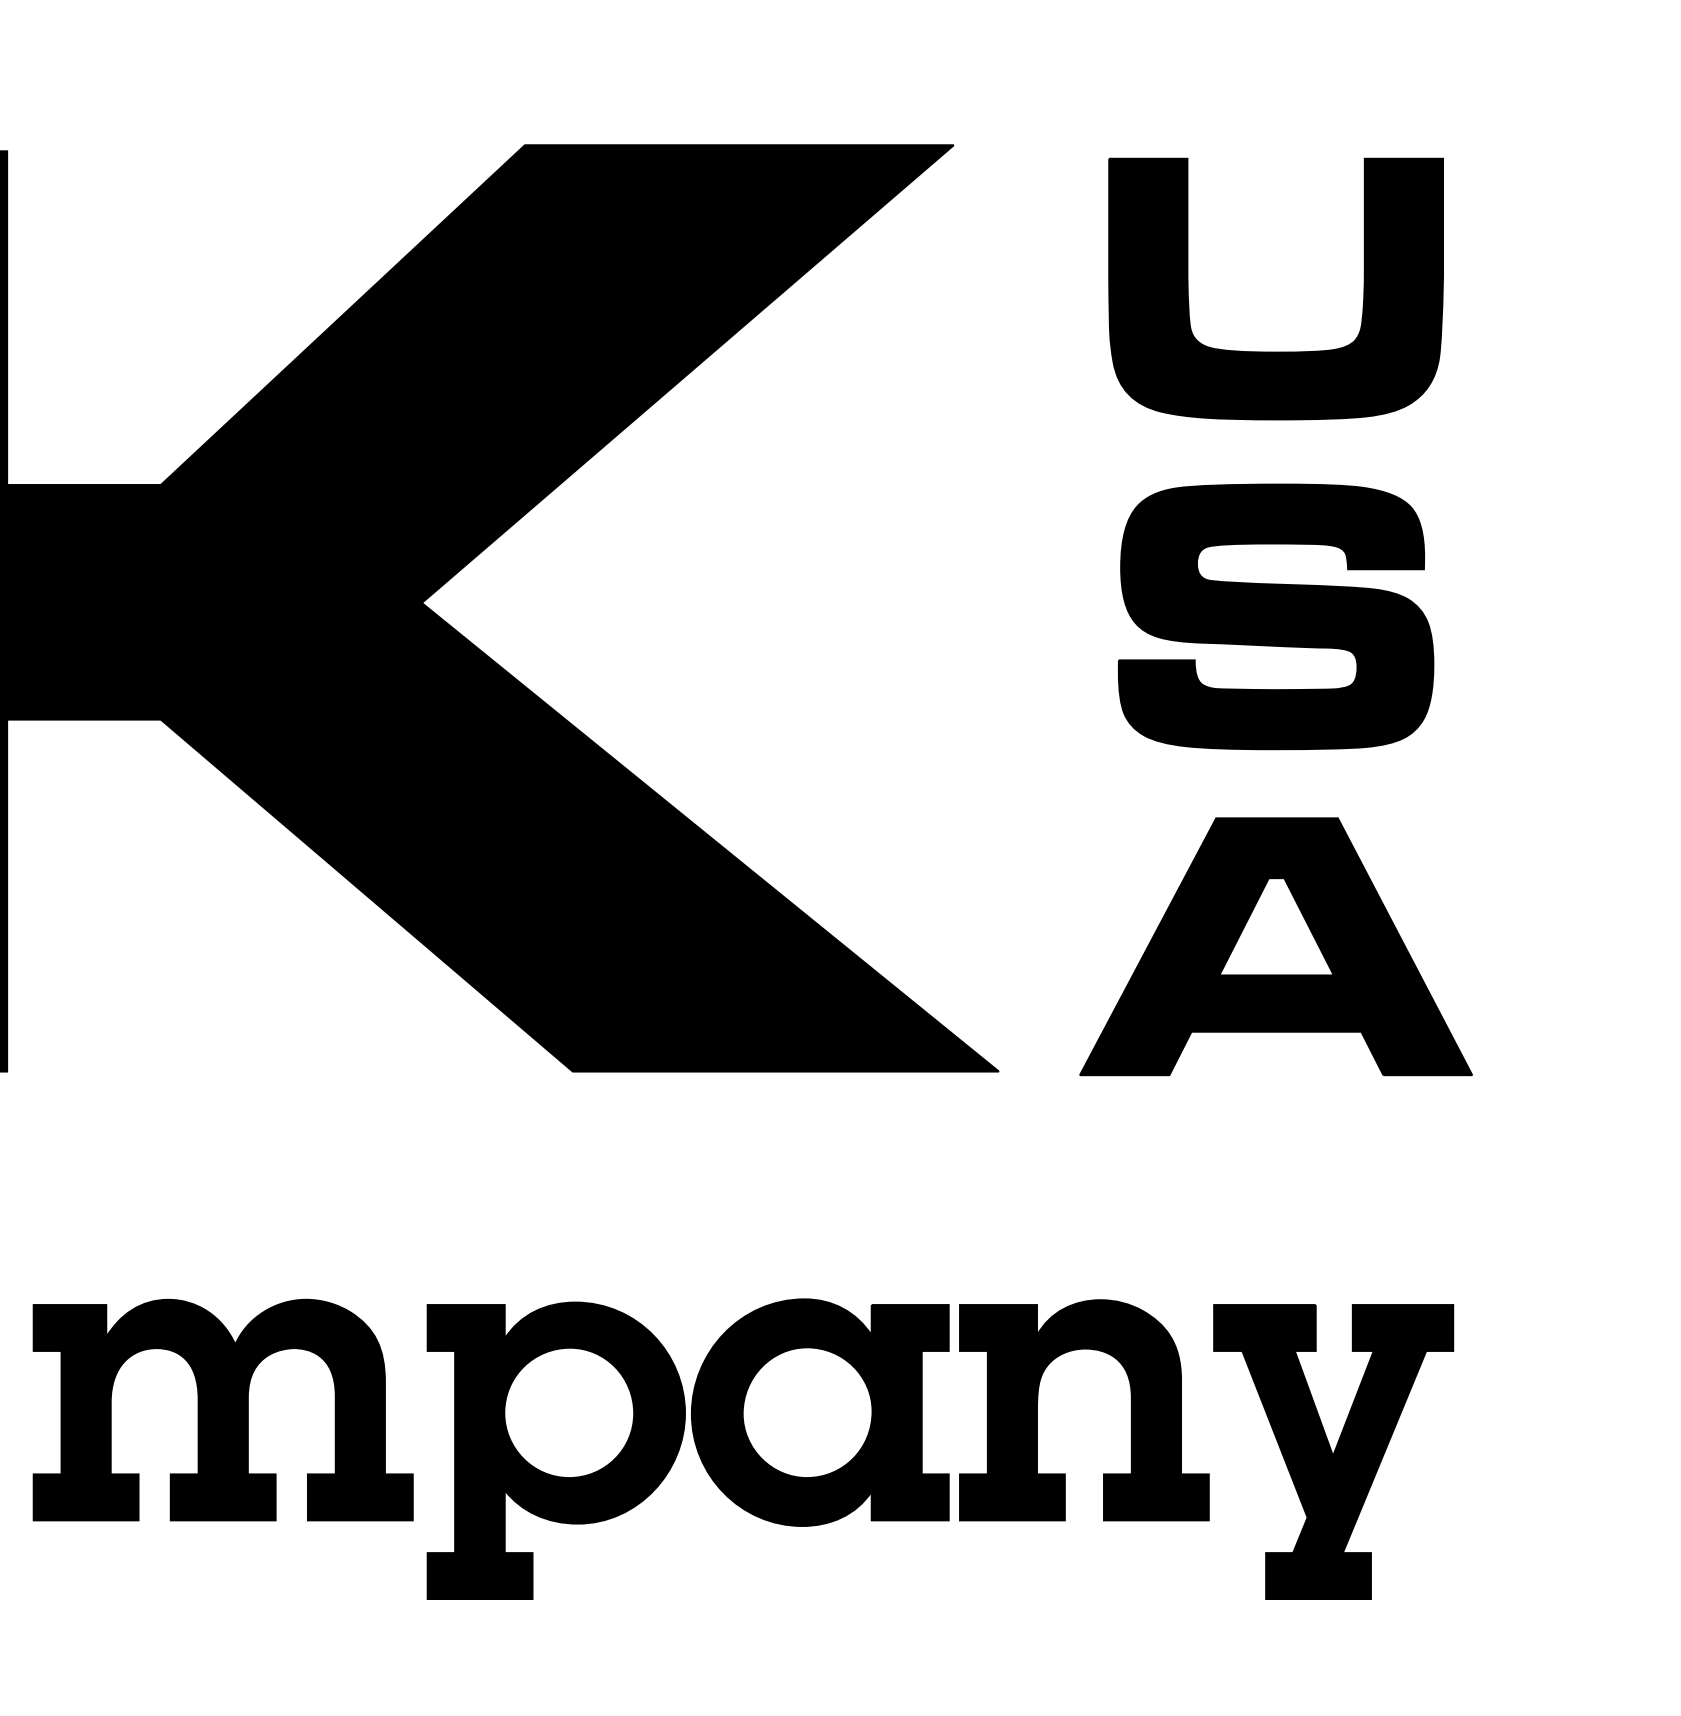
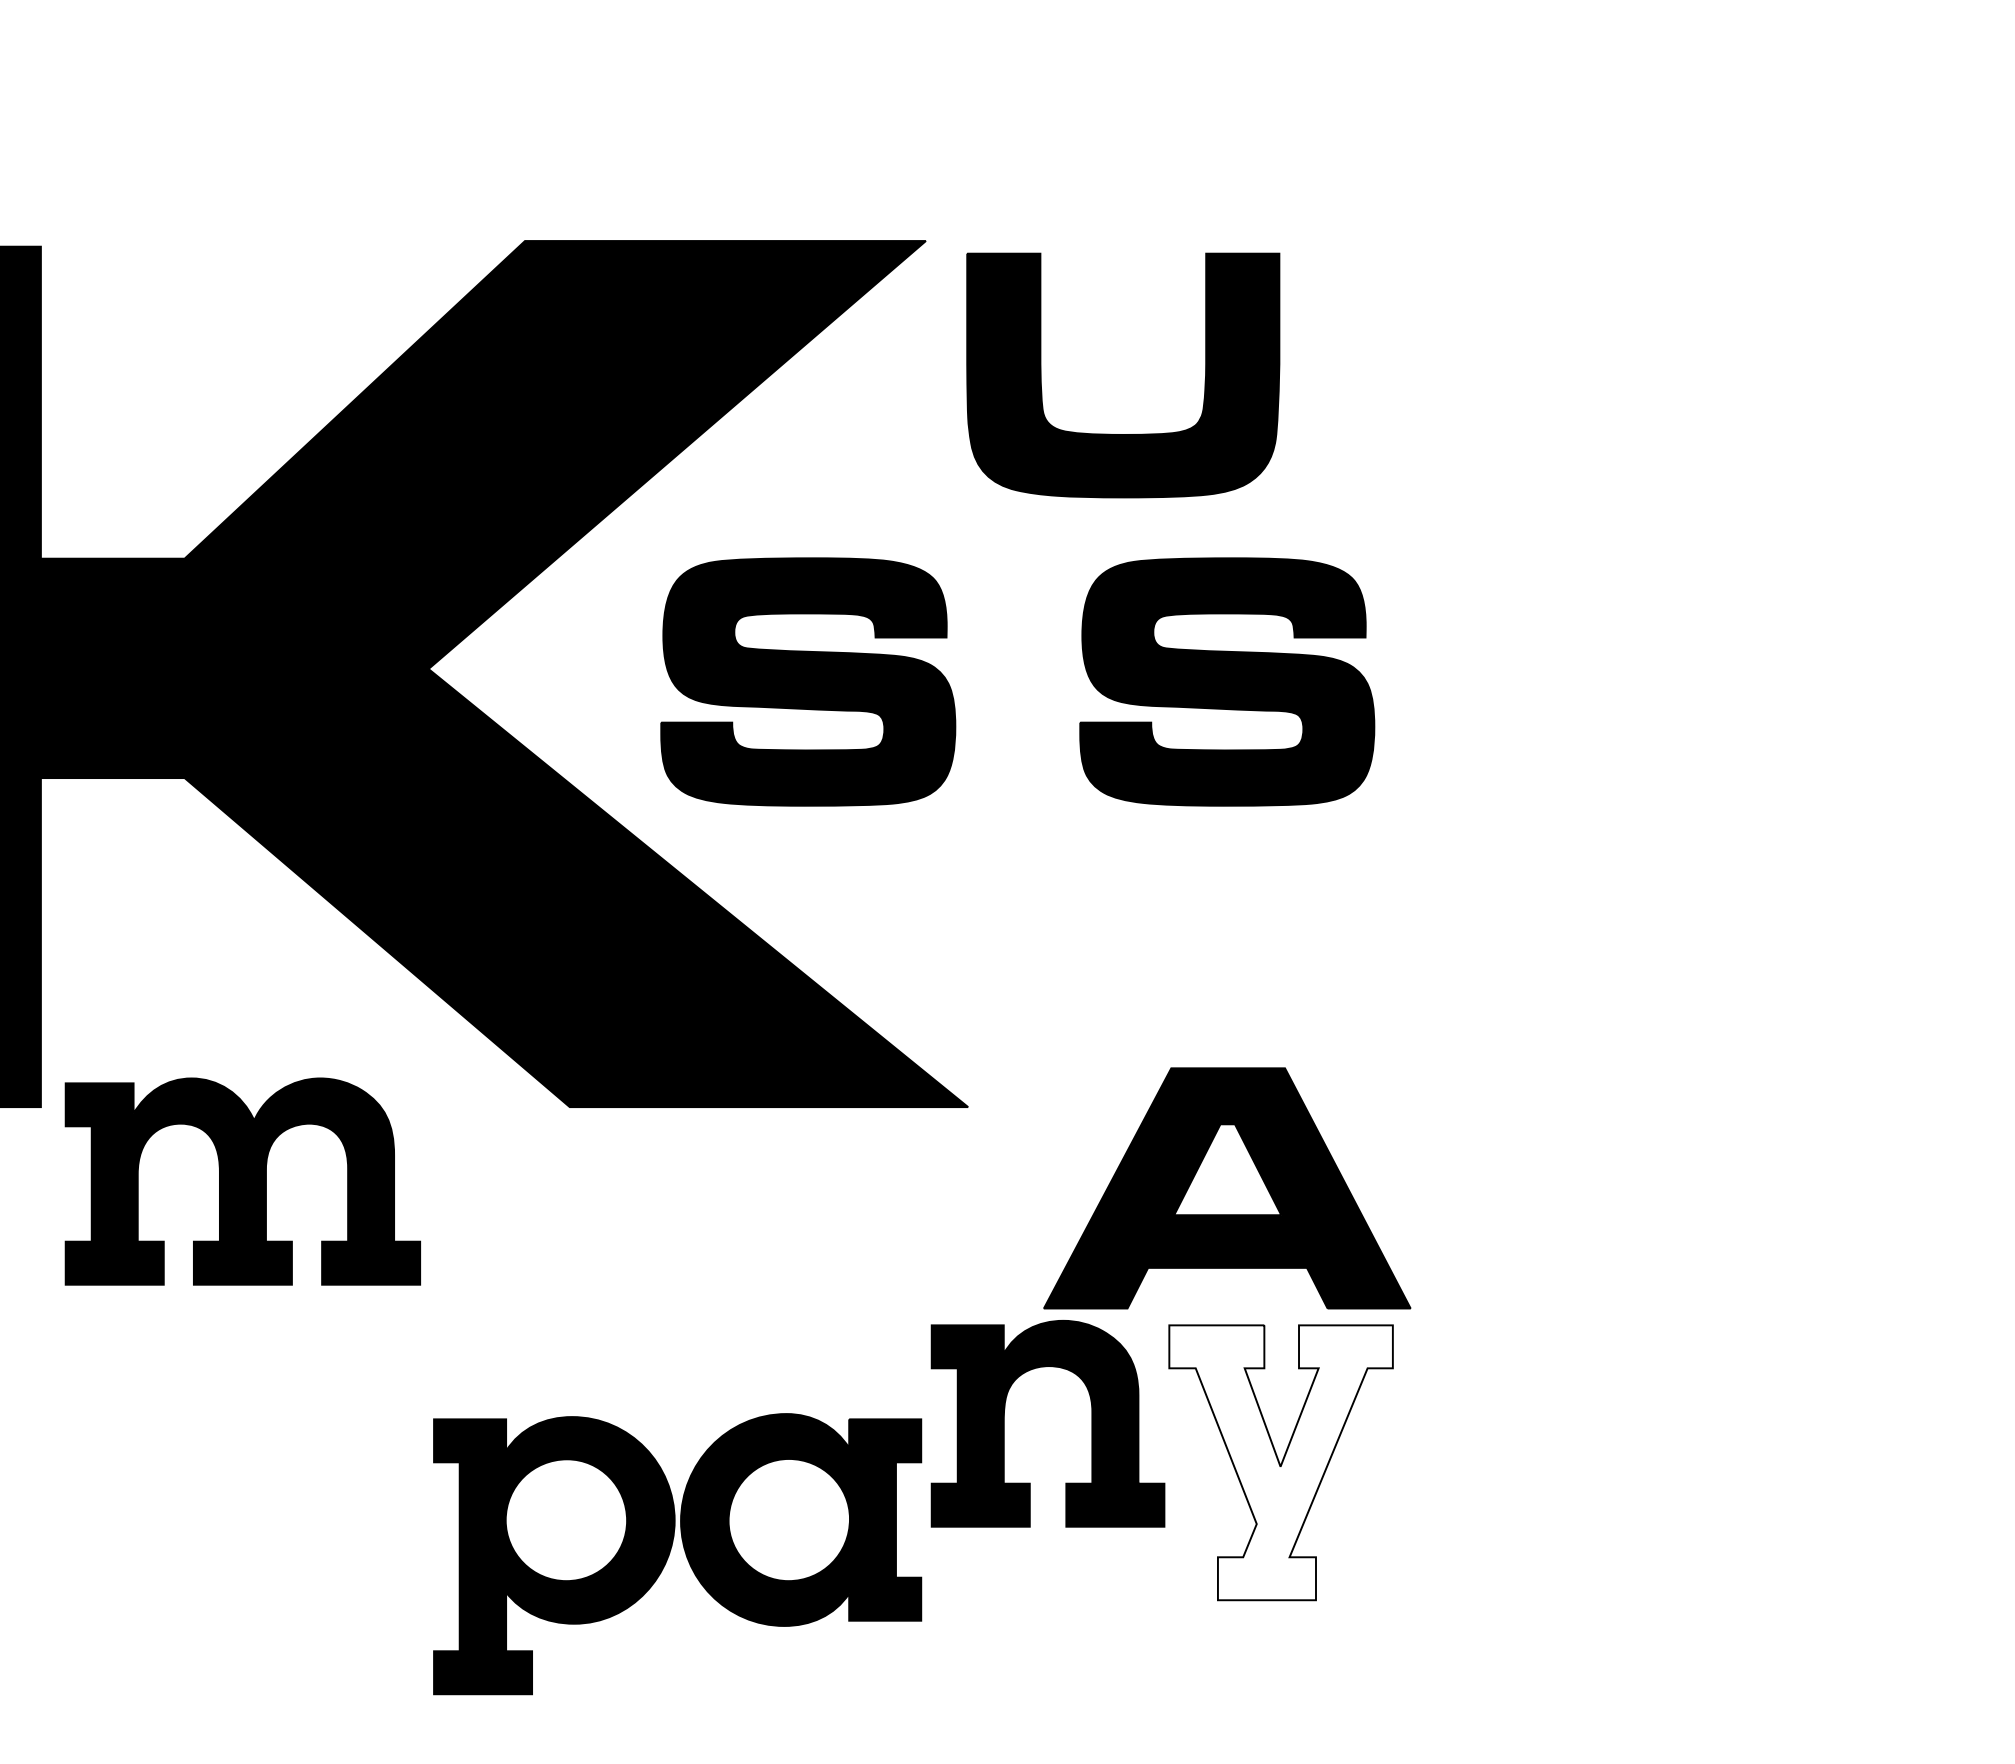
part: (1276, 352) -> (1123, 434), moved
part: (828, 616) -> (808, 681), added
part: (1276, 946) -> (1227, 1188), moved
part: (222, 1409) -> (242, 1181), moved
part: (680, 1448) -> (670, 1553), moved
fill: (1333, 1451) -> (1280, 1462), removed

